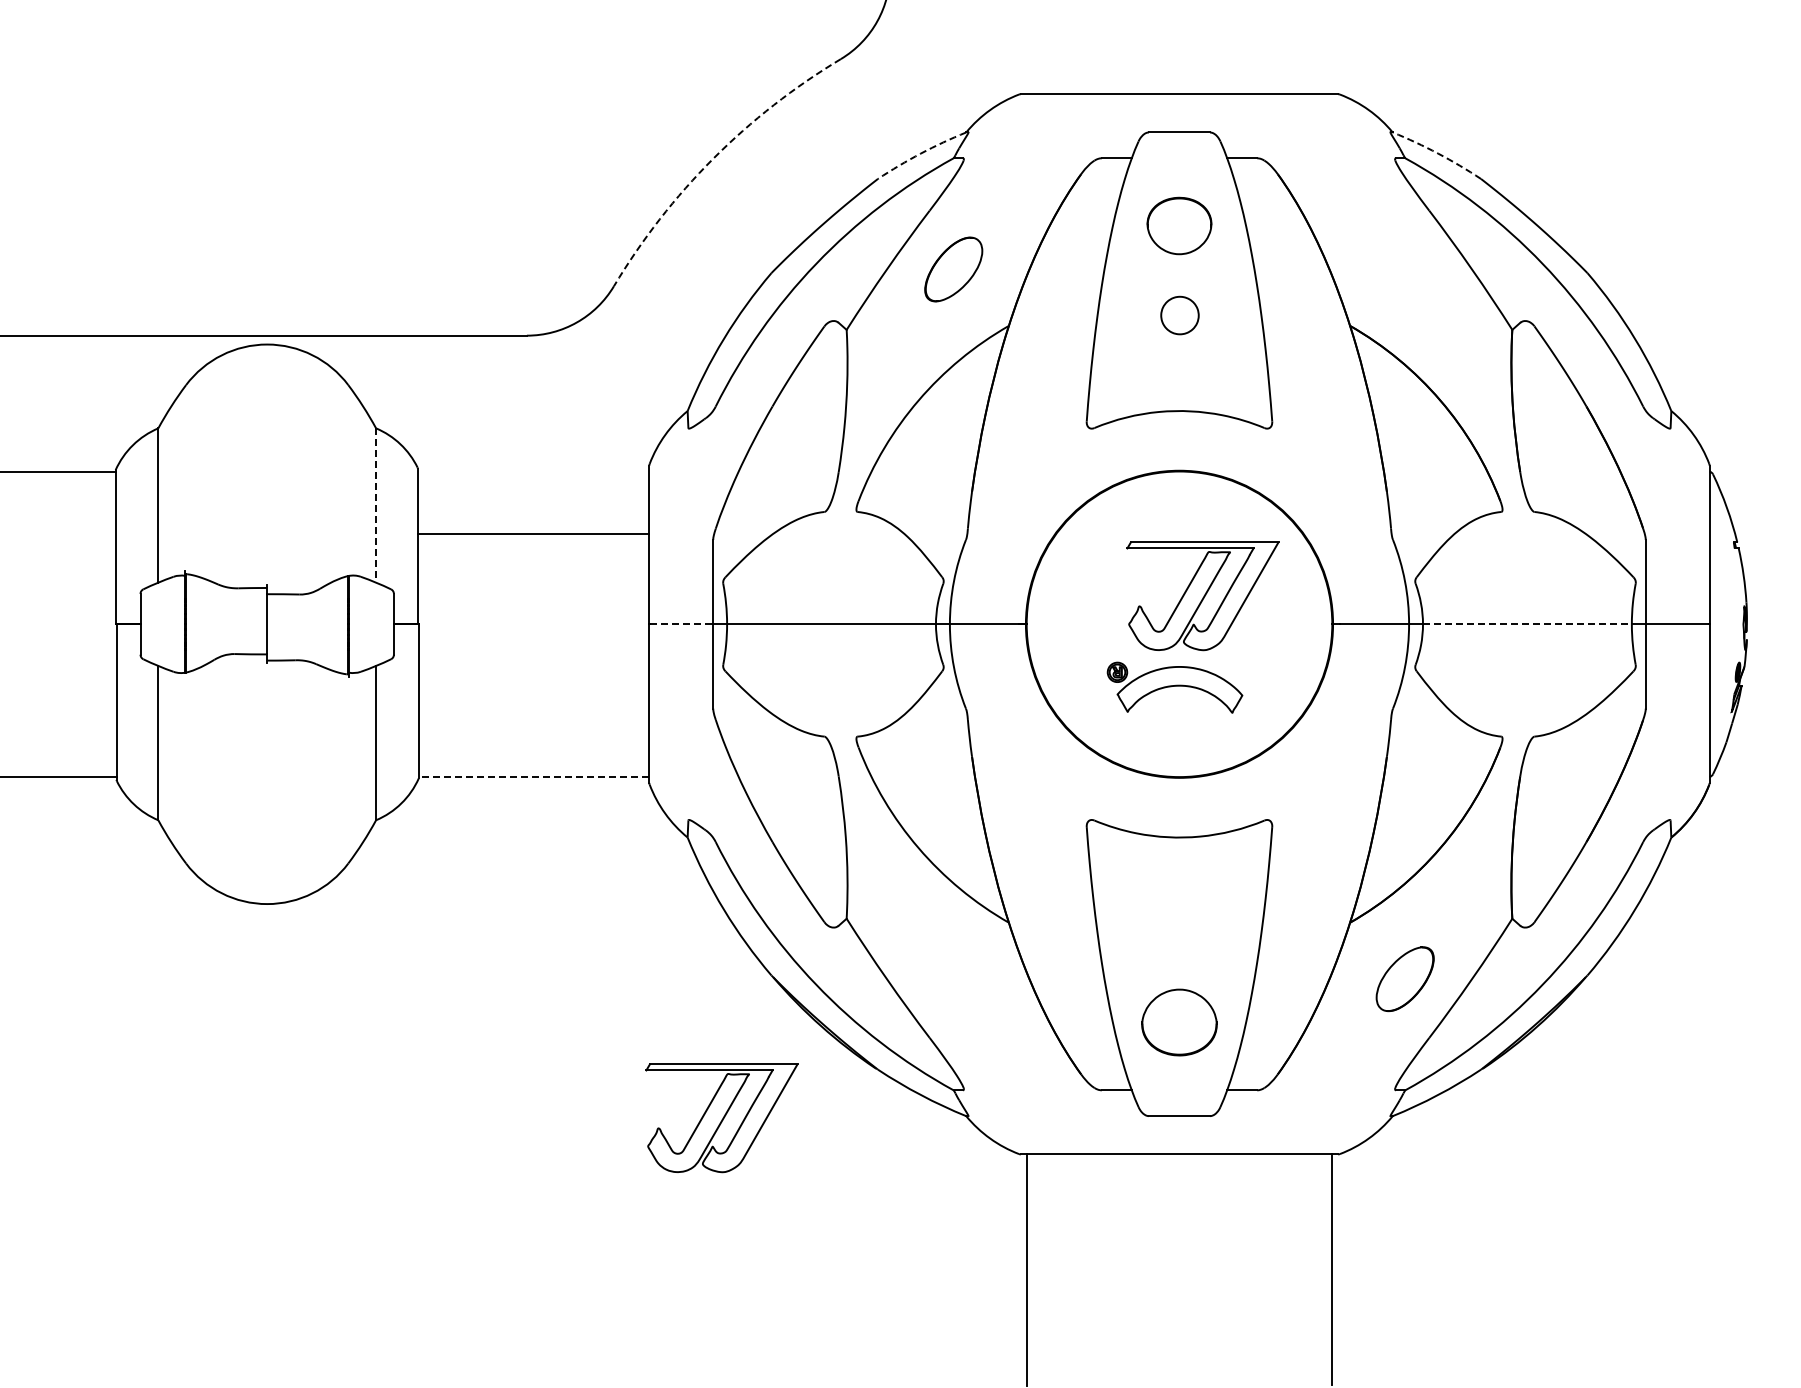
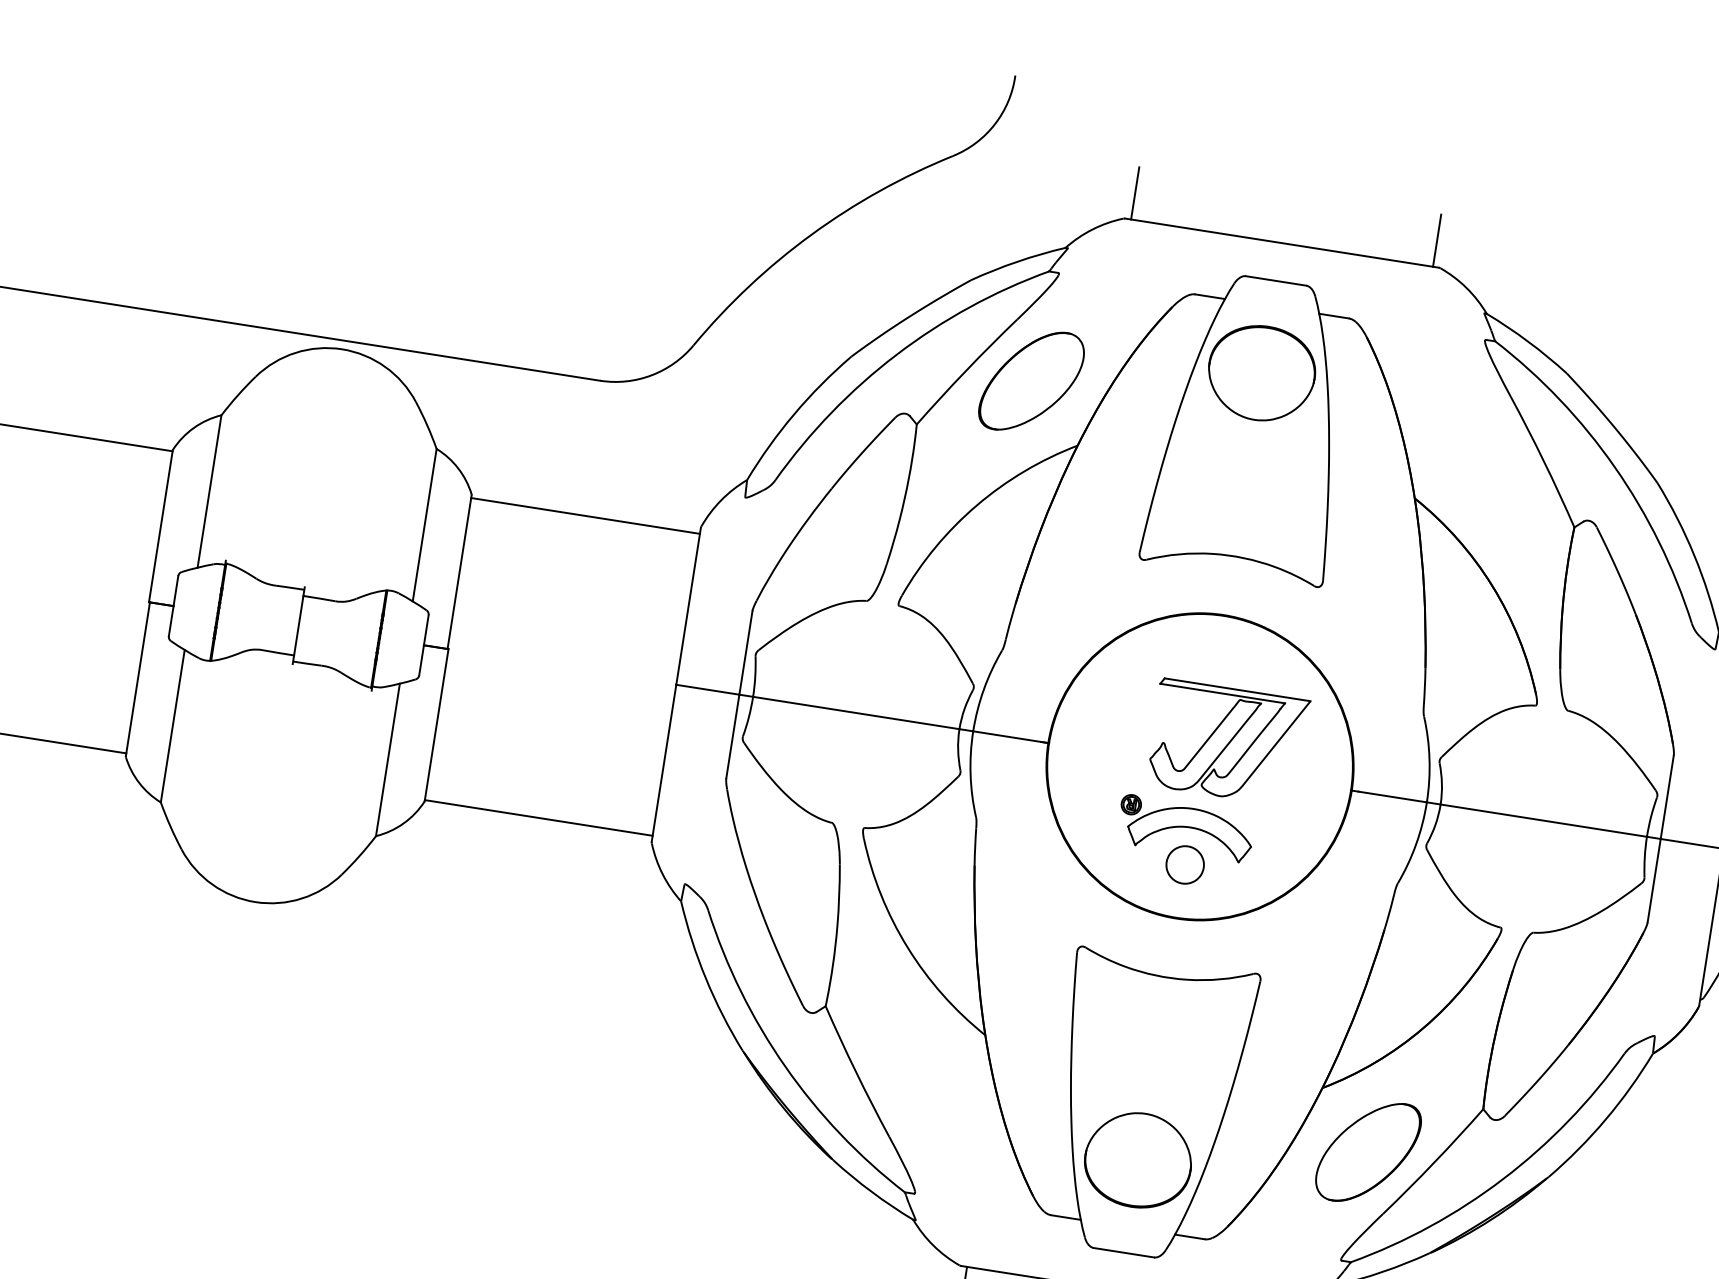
line: (1026, 67) -> (1135, 193), added
line: (1332, 67) -> (1437, 240), added
arc: (920, 153) -> (1017, 261), dashed -> solid
arc: (1438, 153) -> (1528, 341), dashed -> solid
arc: (713, 158) -> (811, 234), dashed -> solid
part: (1179, 225) -> (1261, 372), size x1.67
part: (953, 269) -> (1031, 381), size x1.67
part: (1179, 315) -> (1184, 864), moved
line: (376, 506) -> (424, 526), dashed -> solid
line: (533, 533) -> (585, 515), moved
line: (681, 624) -> (708, 689), dashed -> solid
line: (1527, 624) -> (1543, 820), dashed -> solid
line: (533, 777) -> (538, 818), dashed -> solid
part: (1404, 979) -> (1367, 1152), size x1.67
part: (1179, 1022) -> (1138, 1160), size x1.43
part: (721, 1118) -> (671, 1184), removed

